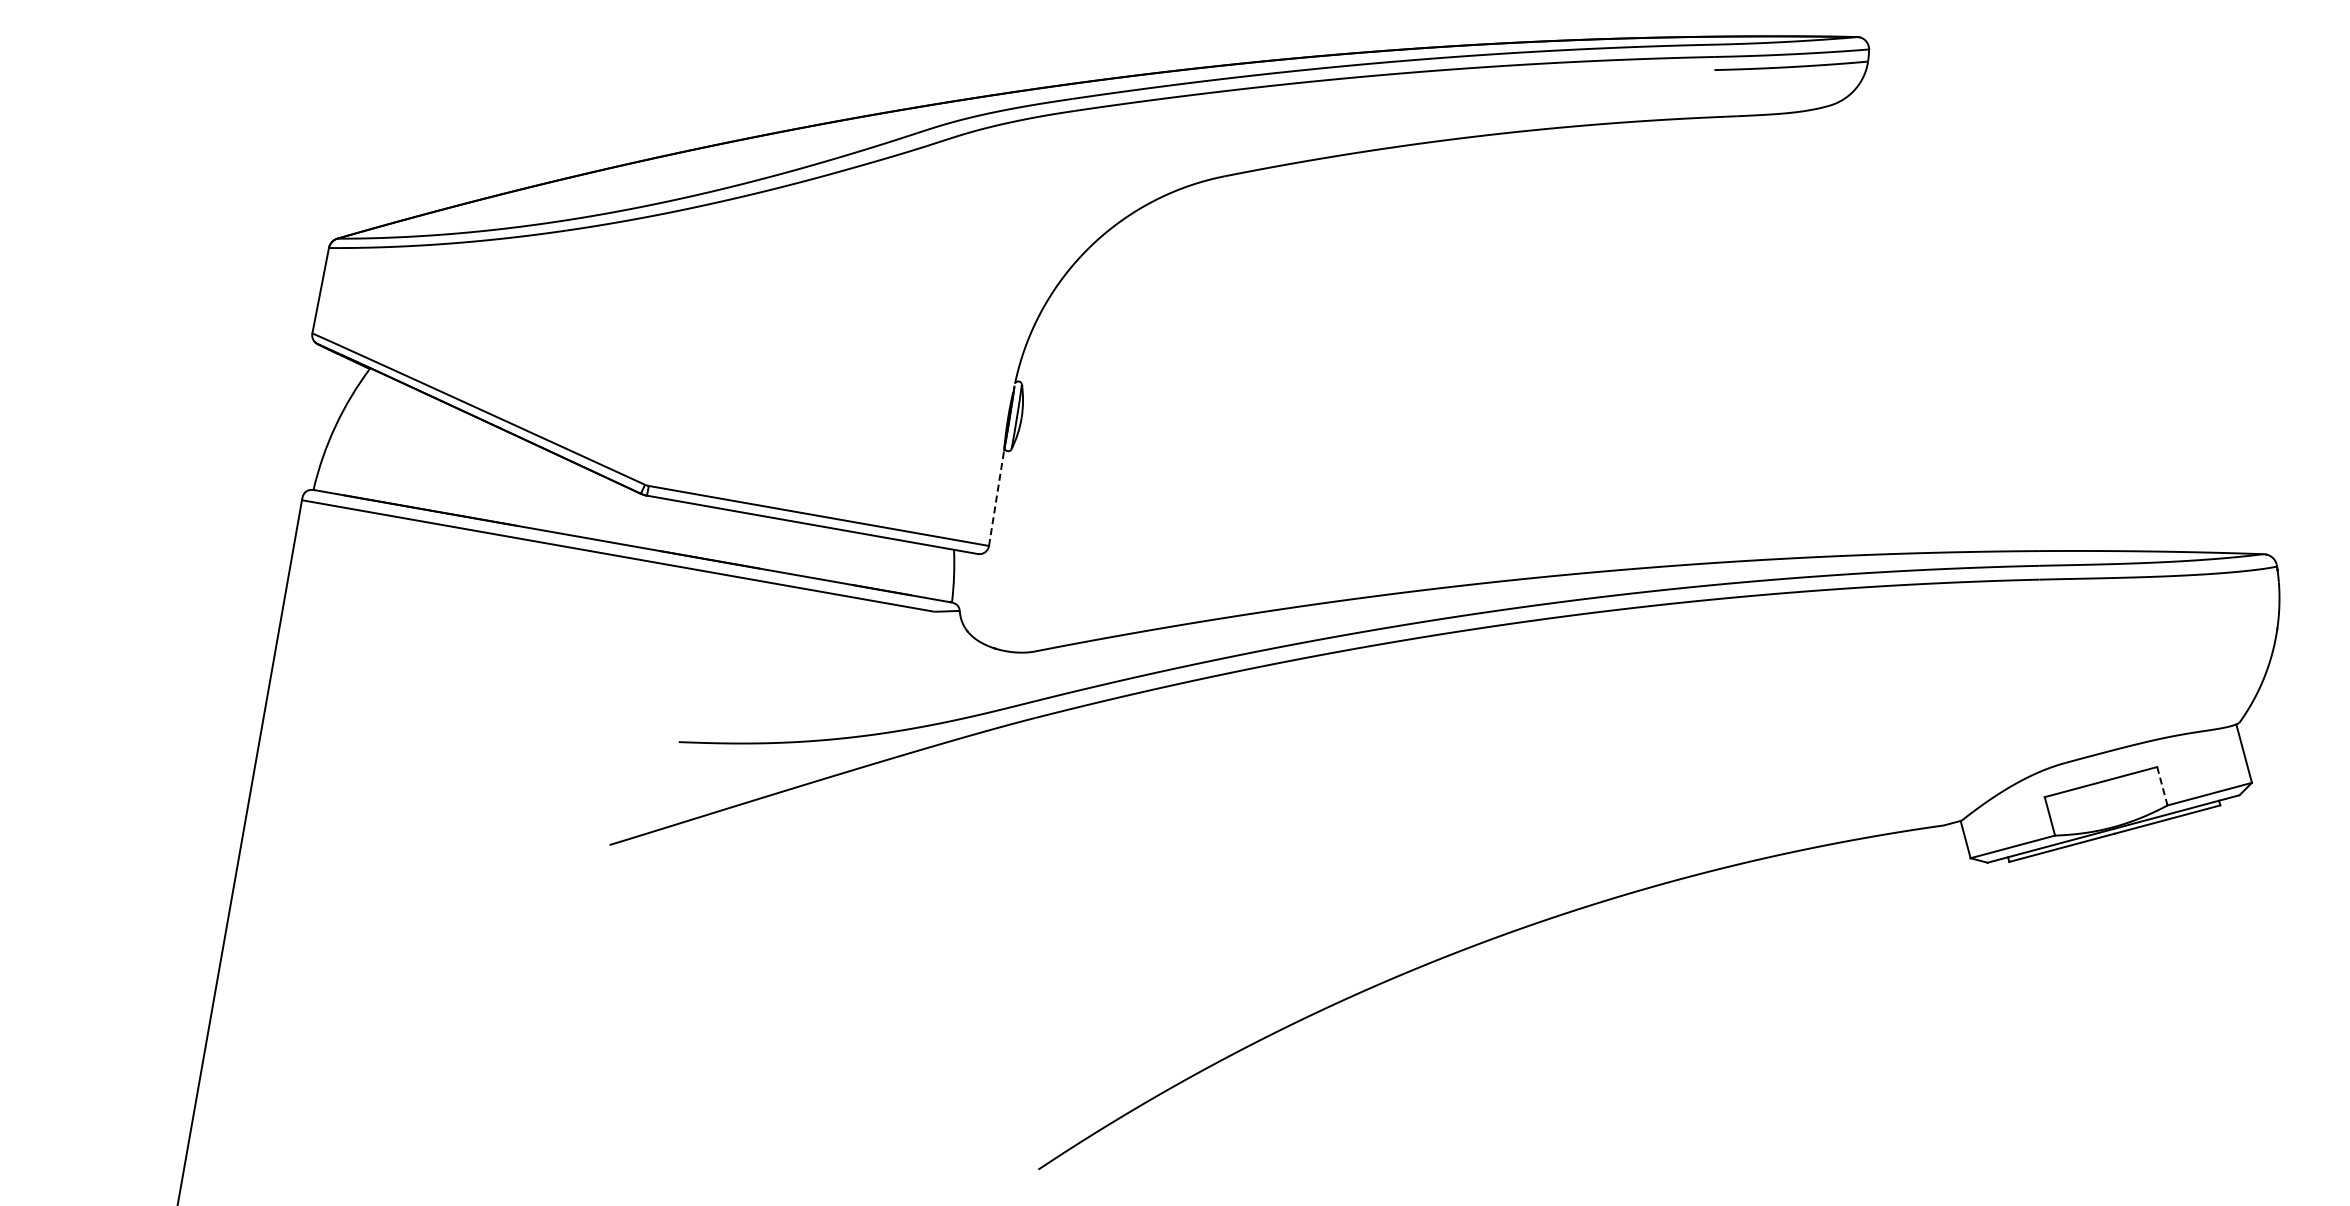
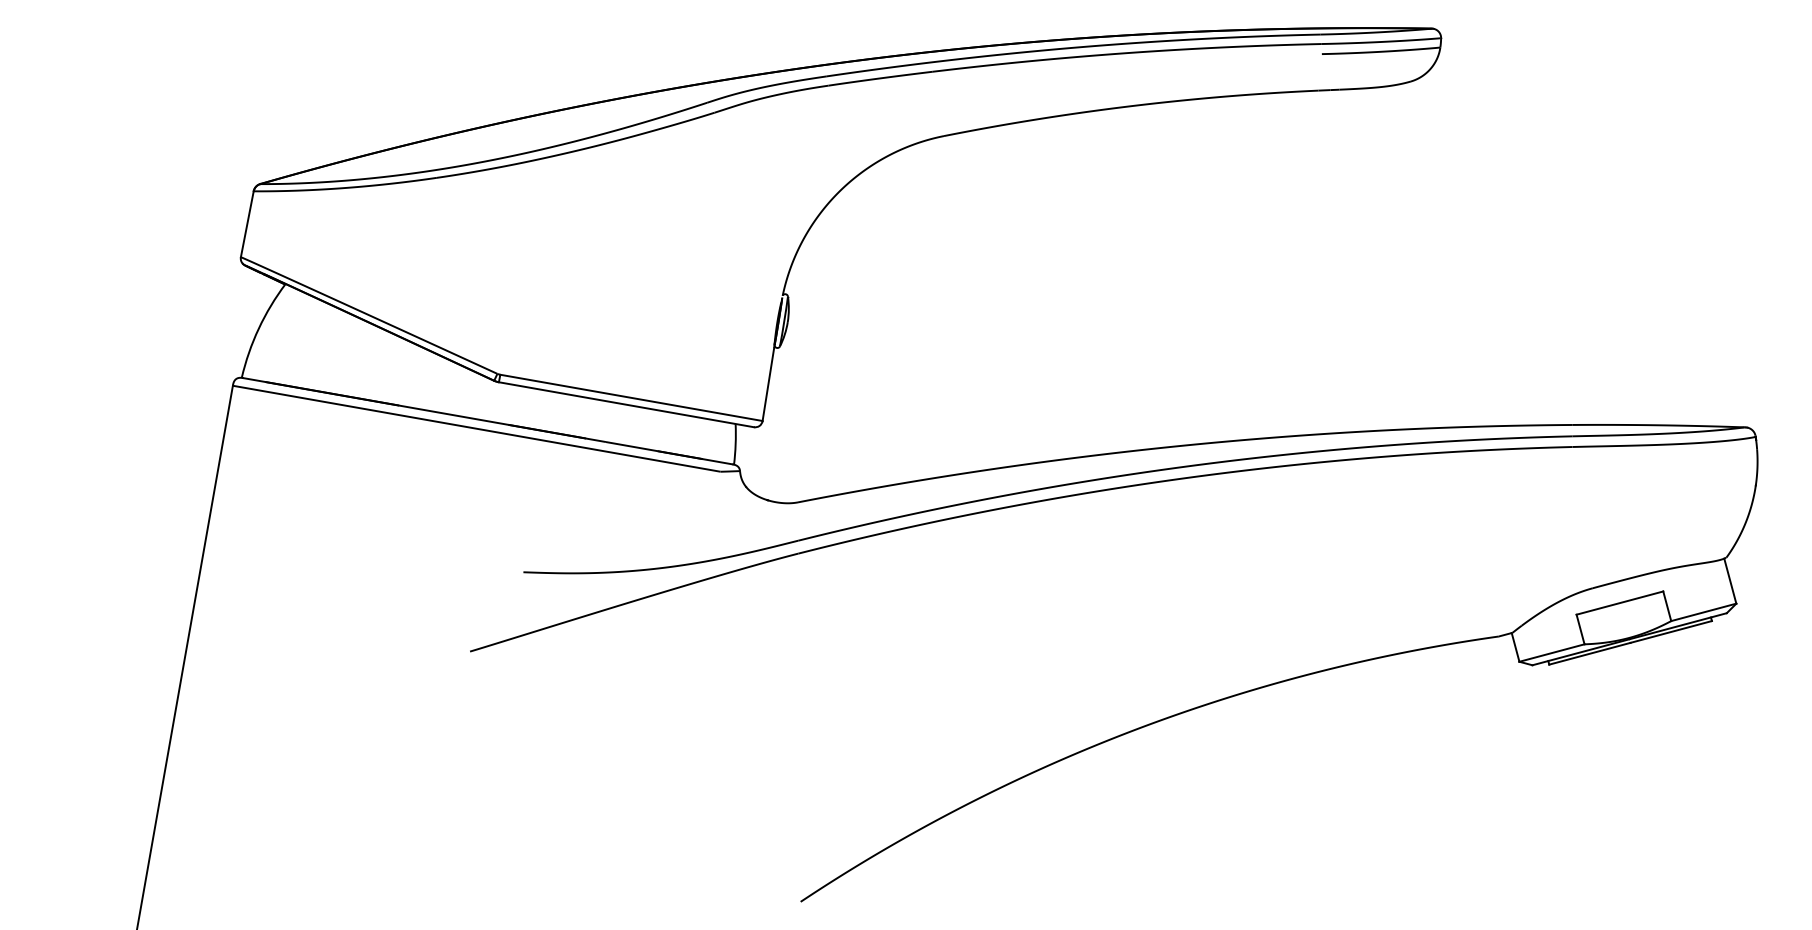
line: (996, 498) -> (768, 384), dashed -> solid
line: (2162, 786) -> (1667, 606), dashed -> solid

